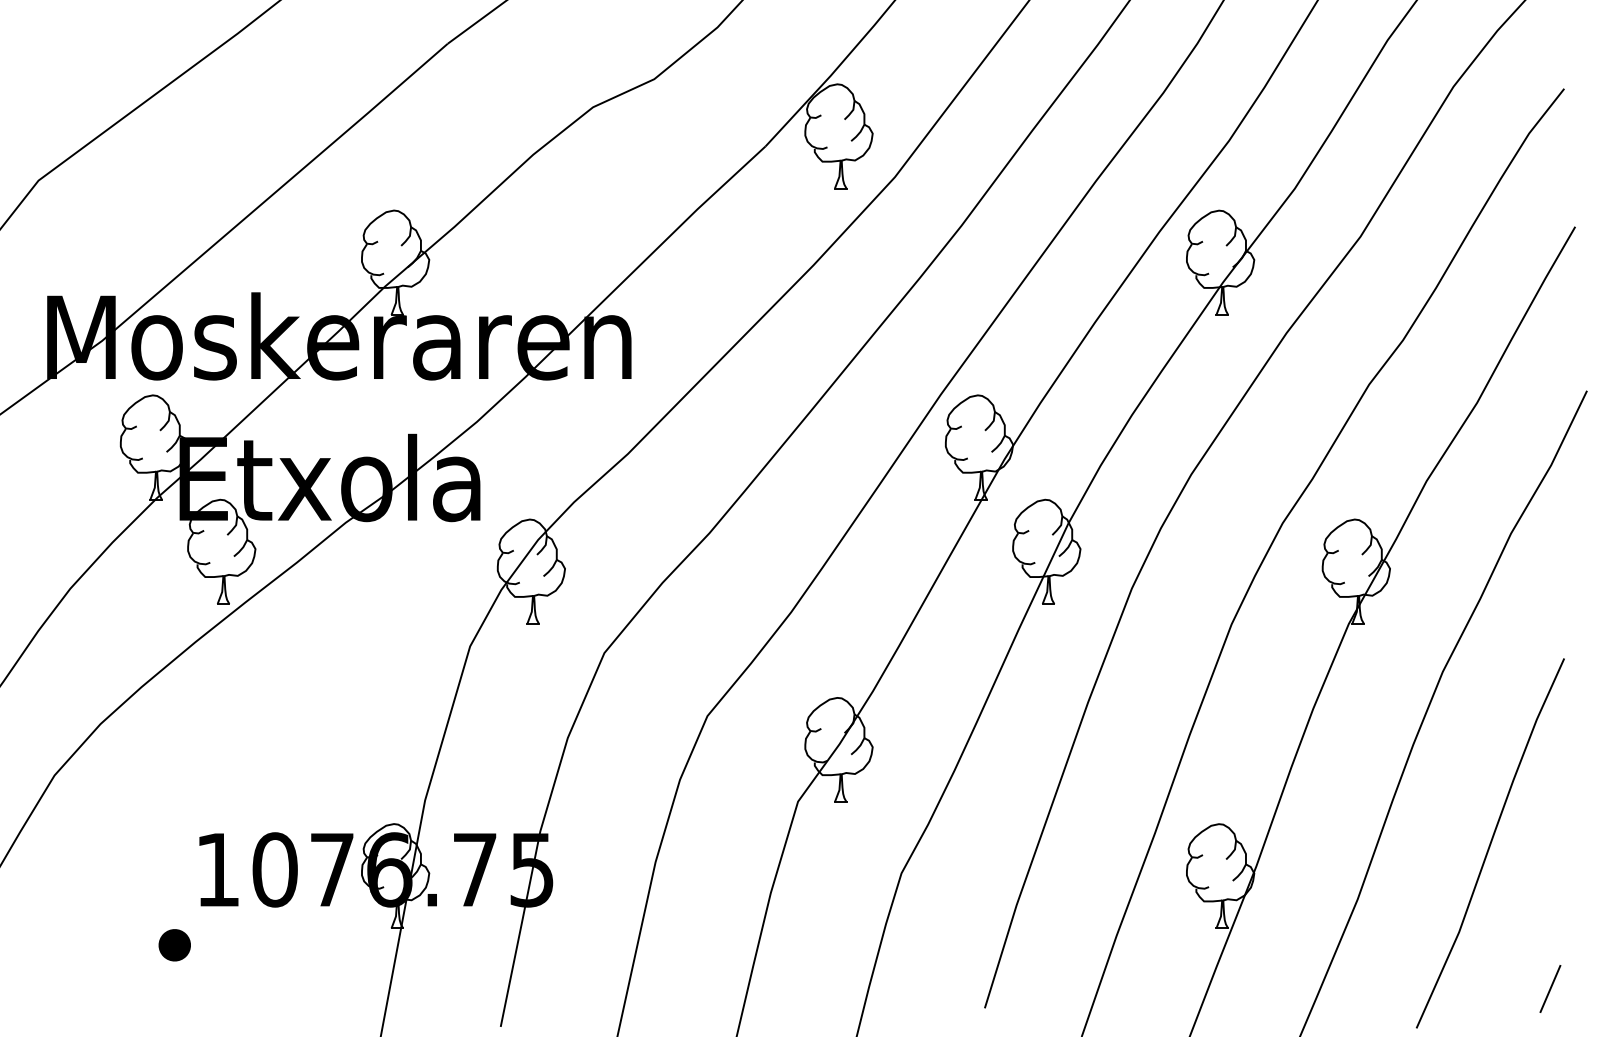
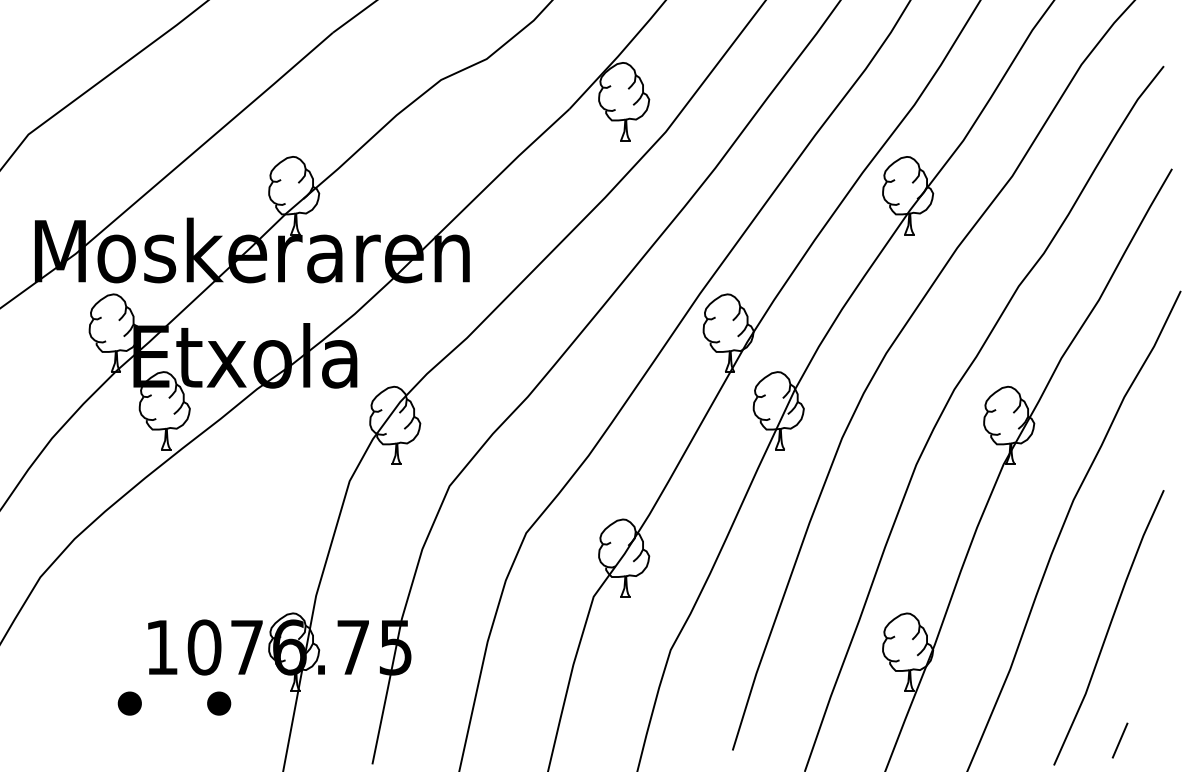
part: (294, 945) -> (218, 703), added
line: (1550, 988) -> (1120, 740), moved

